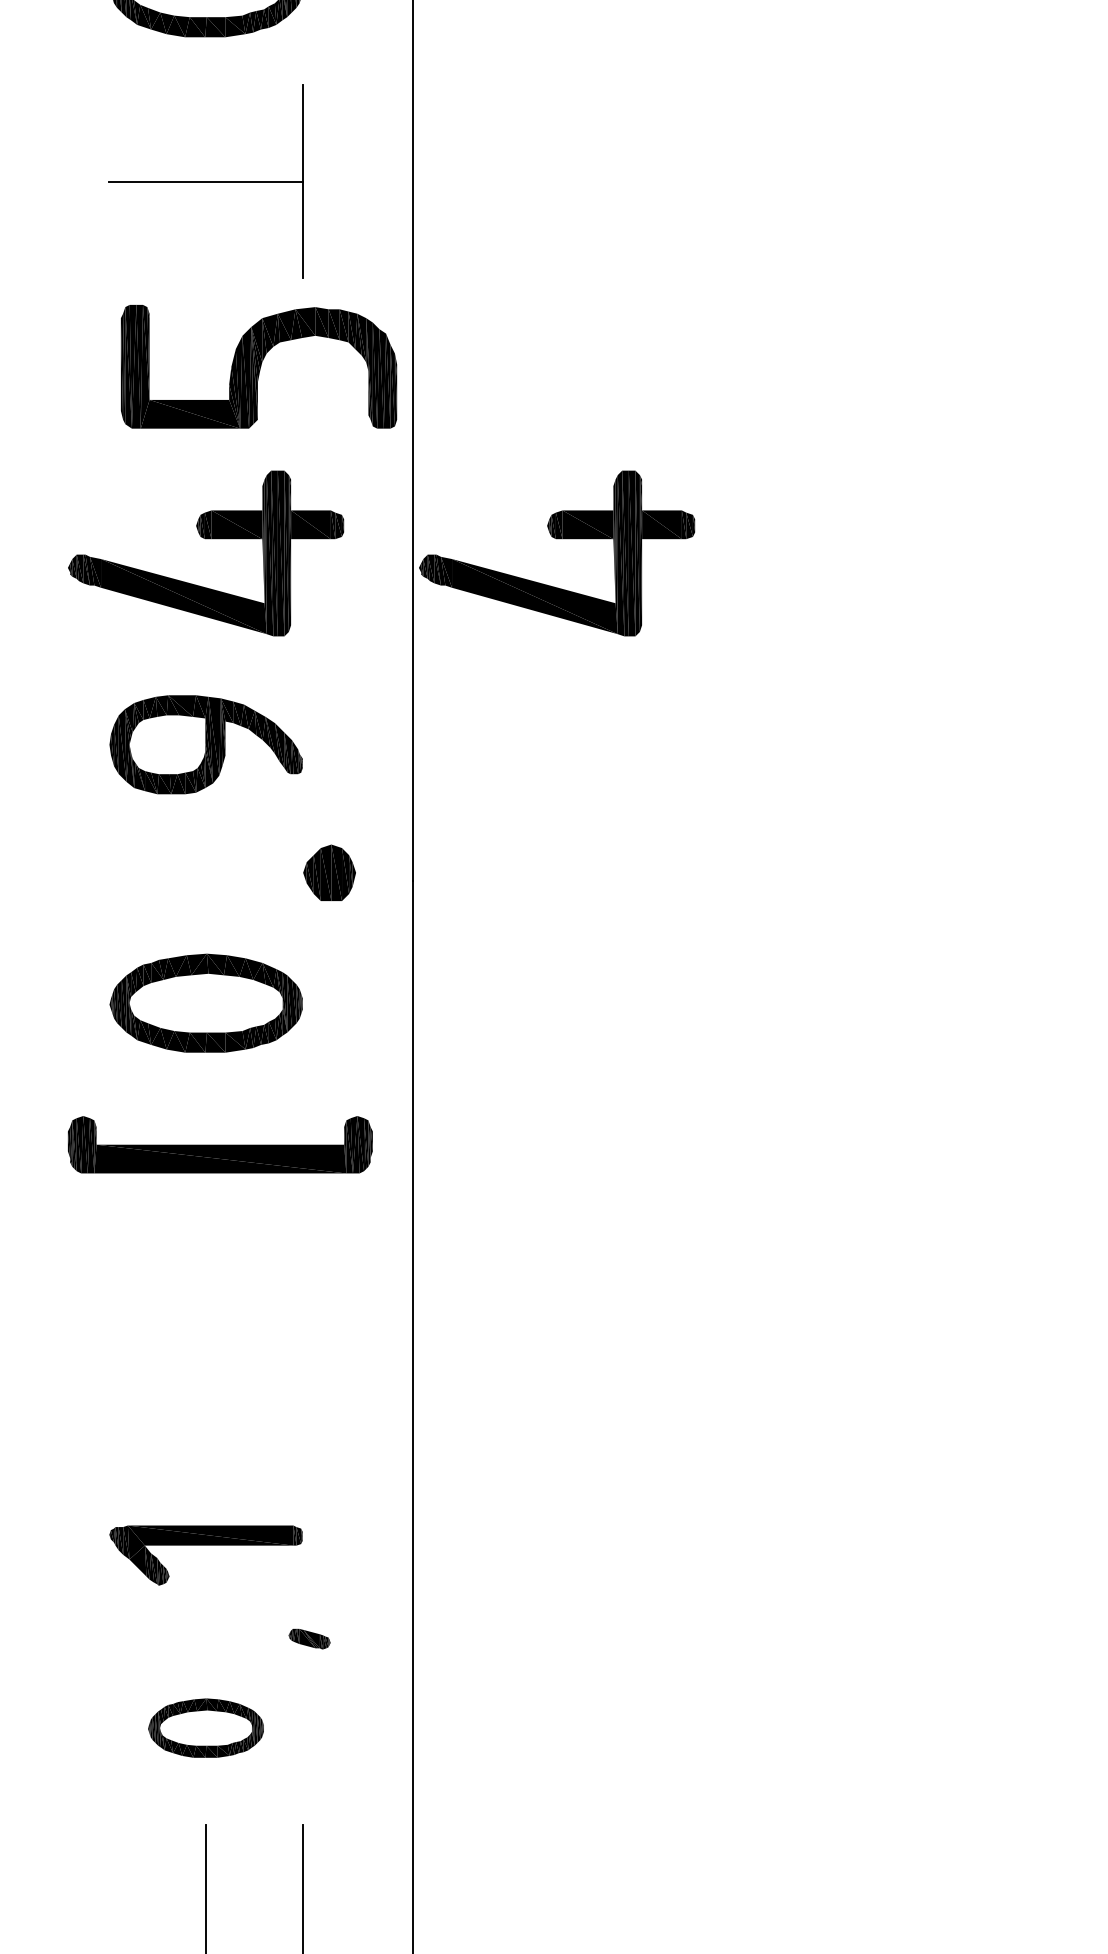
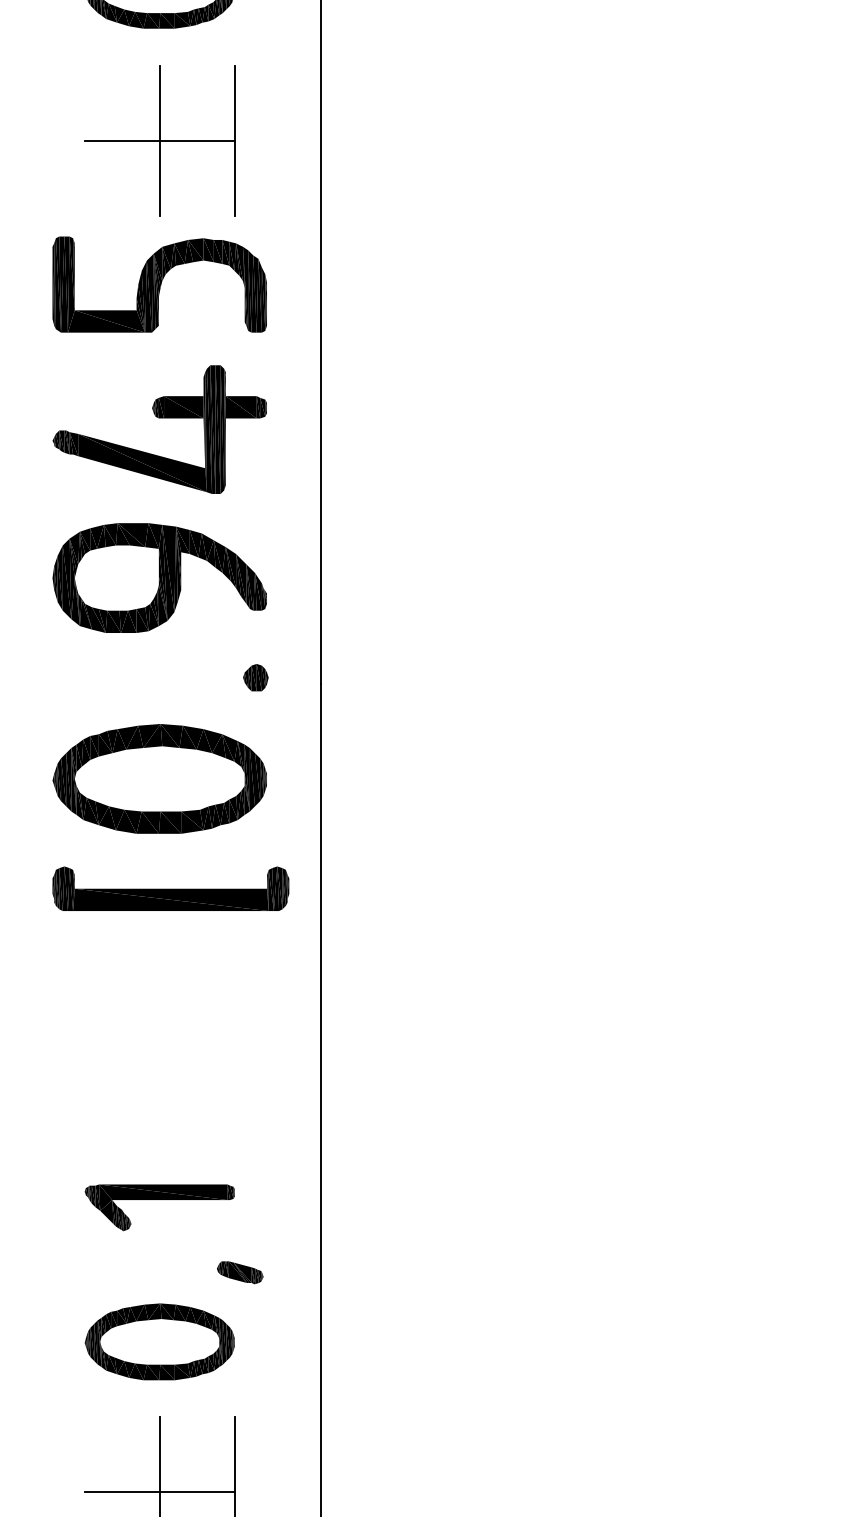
line: (206, 181) -> (160, 140), added
part: (259, 366) -> (160, 284), moved
part: (557, 539) -> (432, 418), removed
part: (206, 744) -> (160, 577), size x1.43
part: (329, 872) -> (255, 677), size x0.62
part: (206, 1002) -> (160, 778), size x1.43
part: (309, 1638) -> (240, 1272), size x1.43
part: (205, 1727) -> (159, 1341), size x1.67
line: (205, 1922) -> (159, 1492), added

